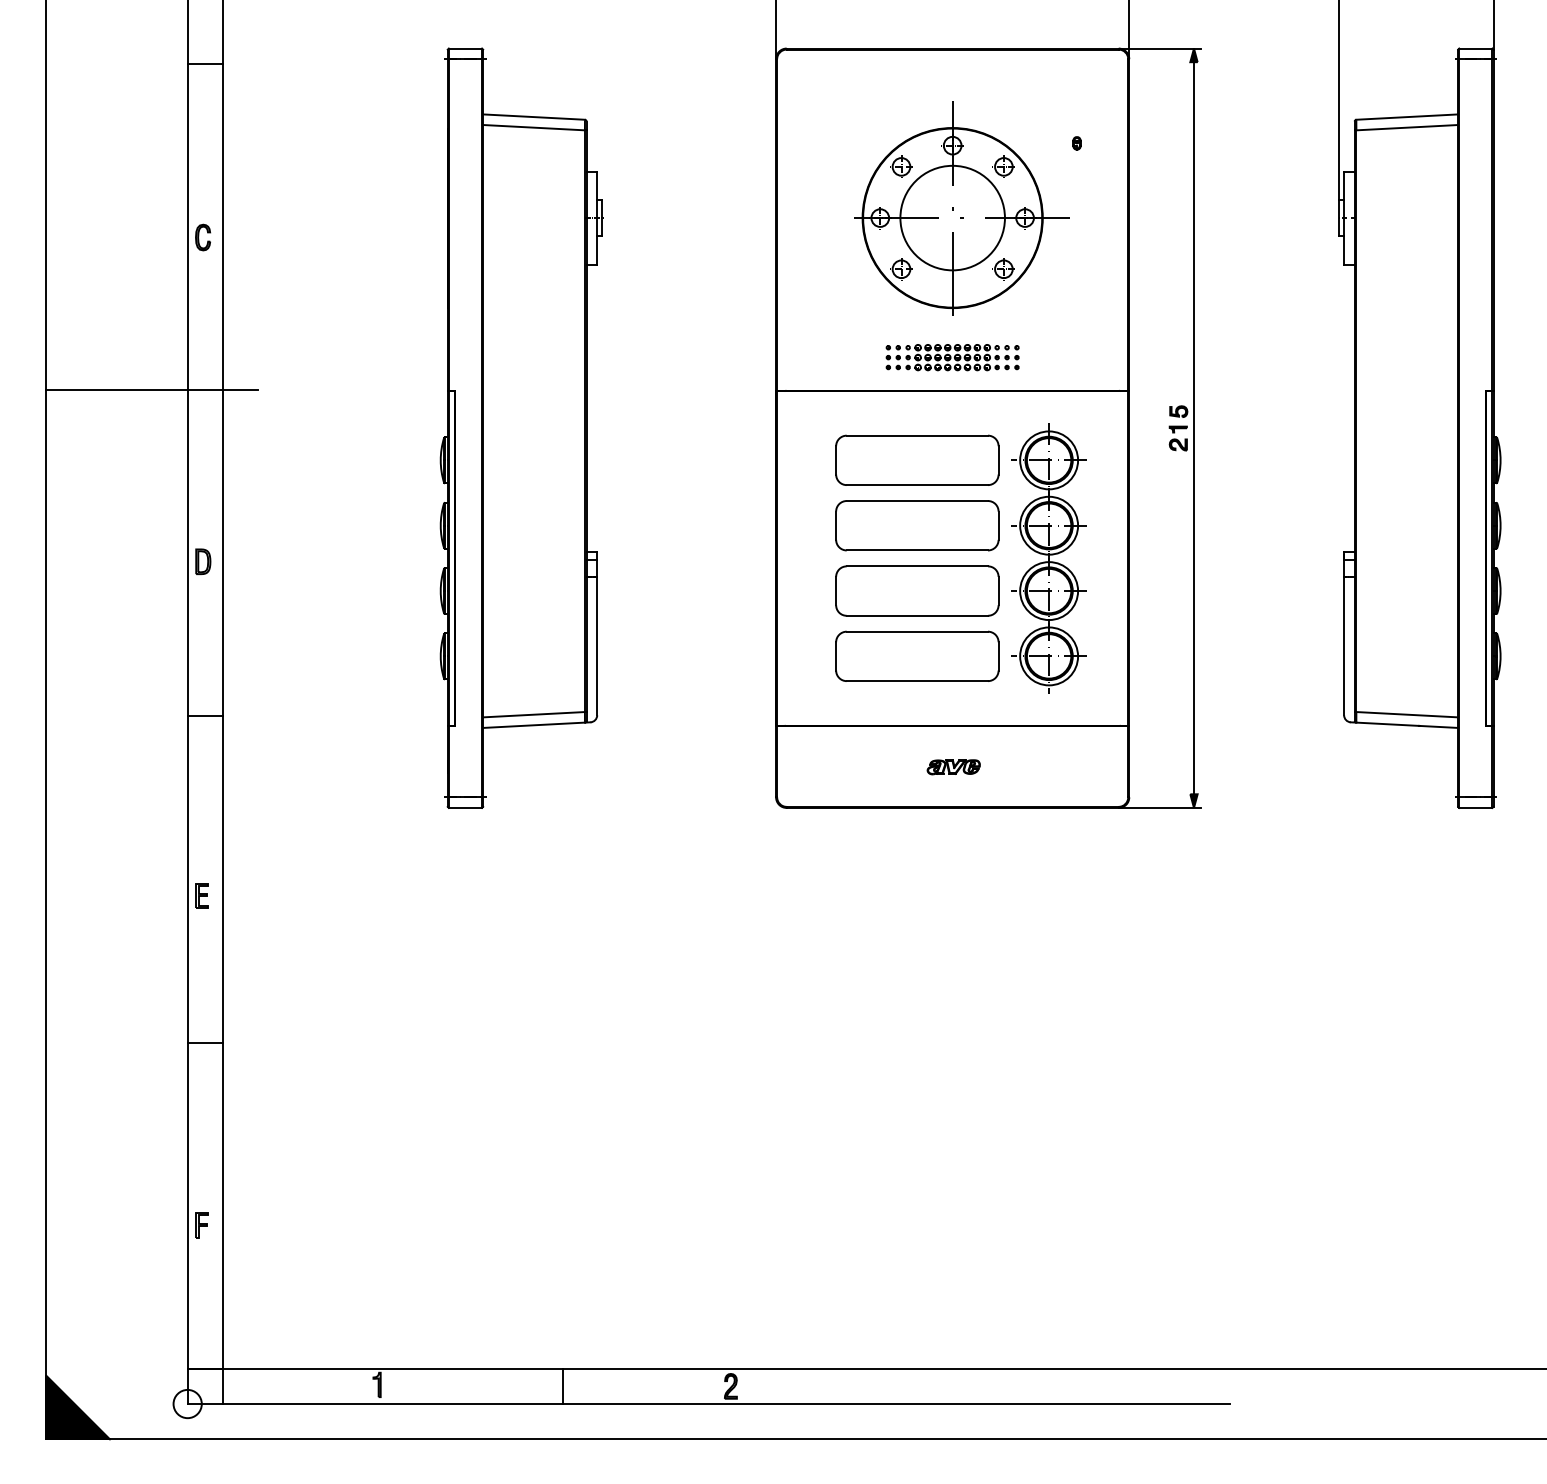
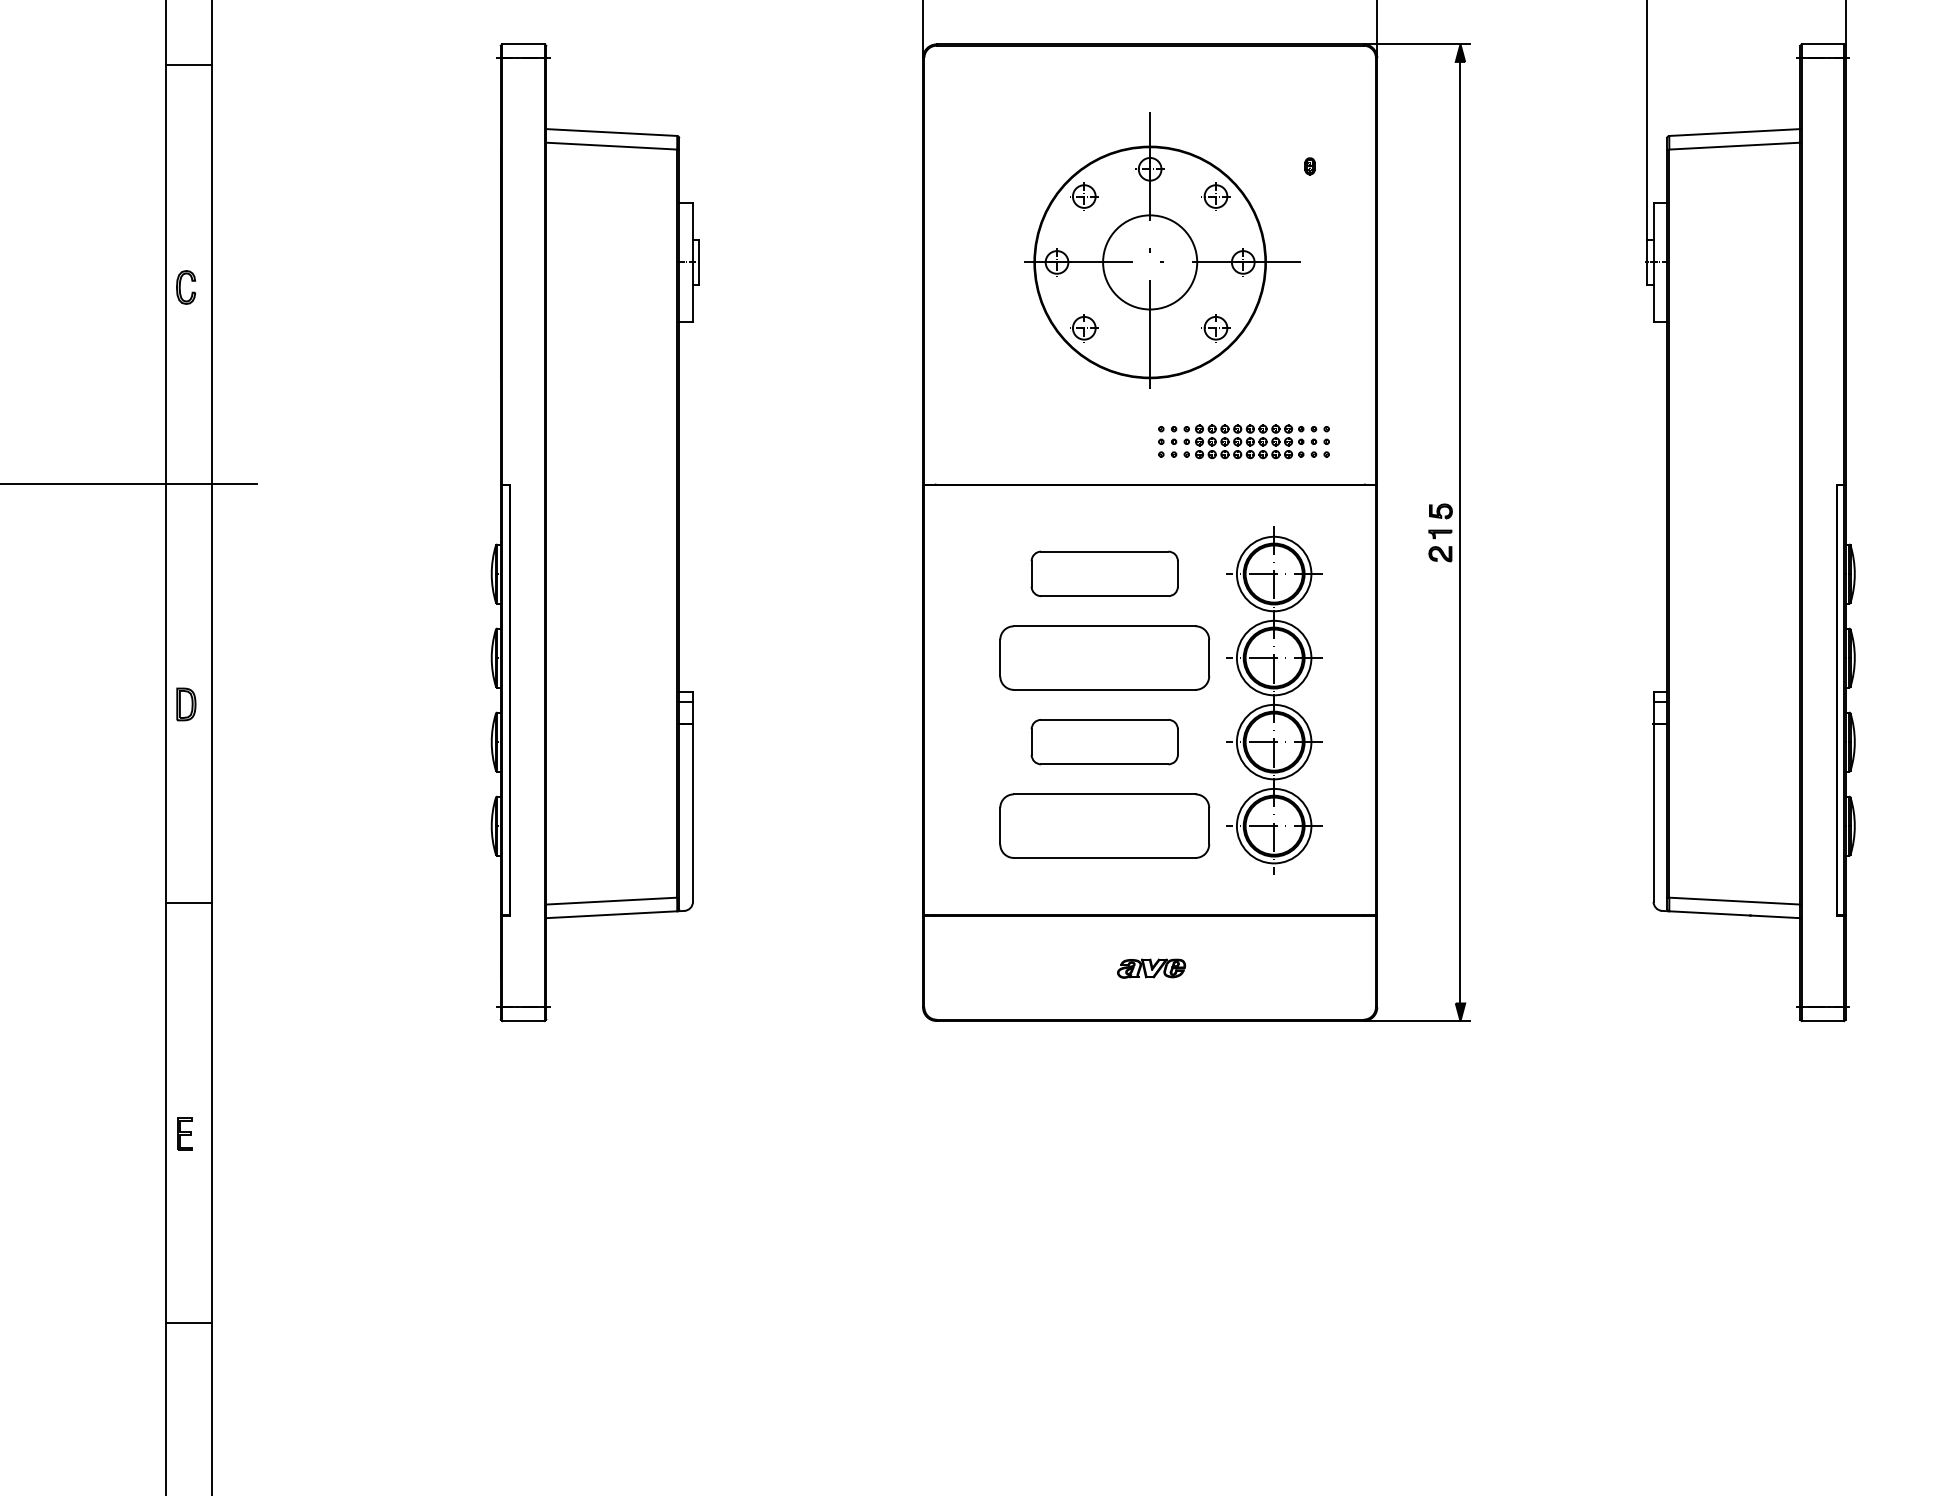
circle: (952, 217) -> (1149, 261), size x0.7
part: (952, 357) -> (1243, 441), moved
part: (917, 459) -> (1104, 572), size x0.7
part: (917, 590) -> (1104, 741), size x0.7

